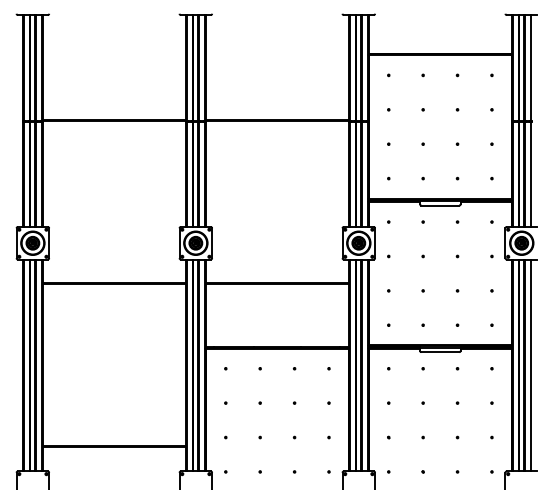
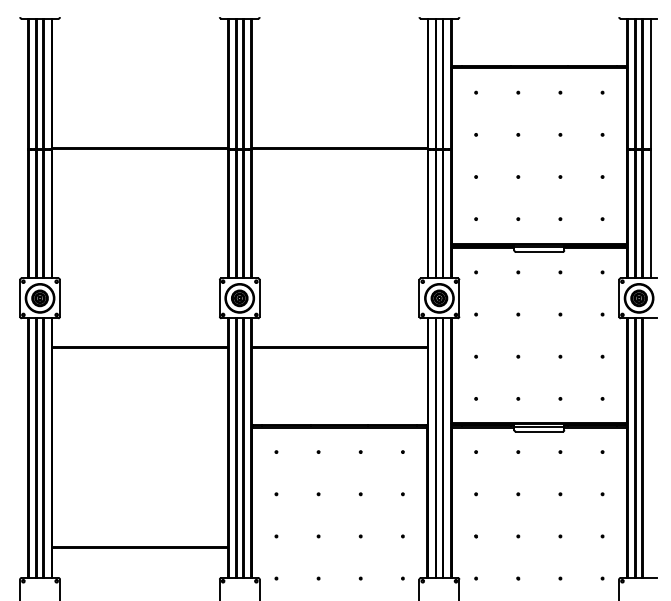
line: (531, 364) -> (650, 447), removed

